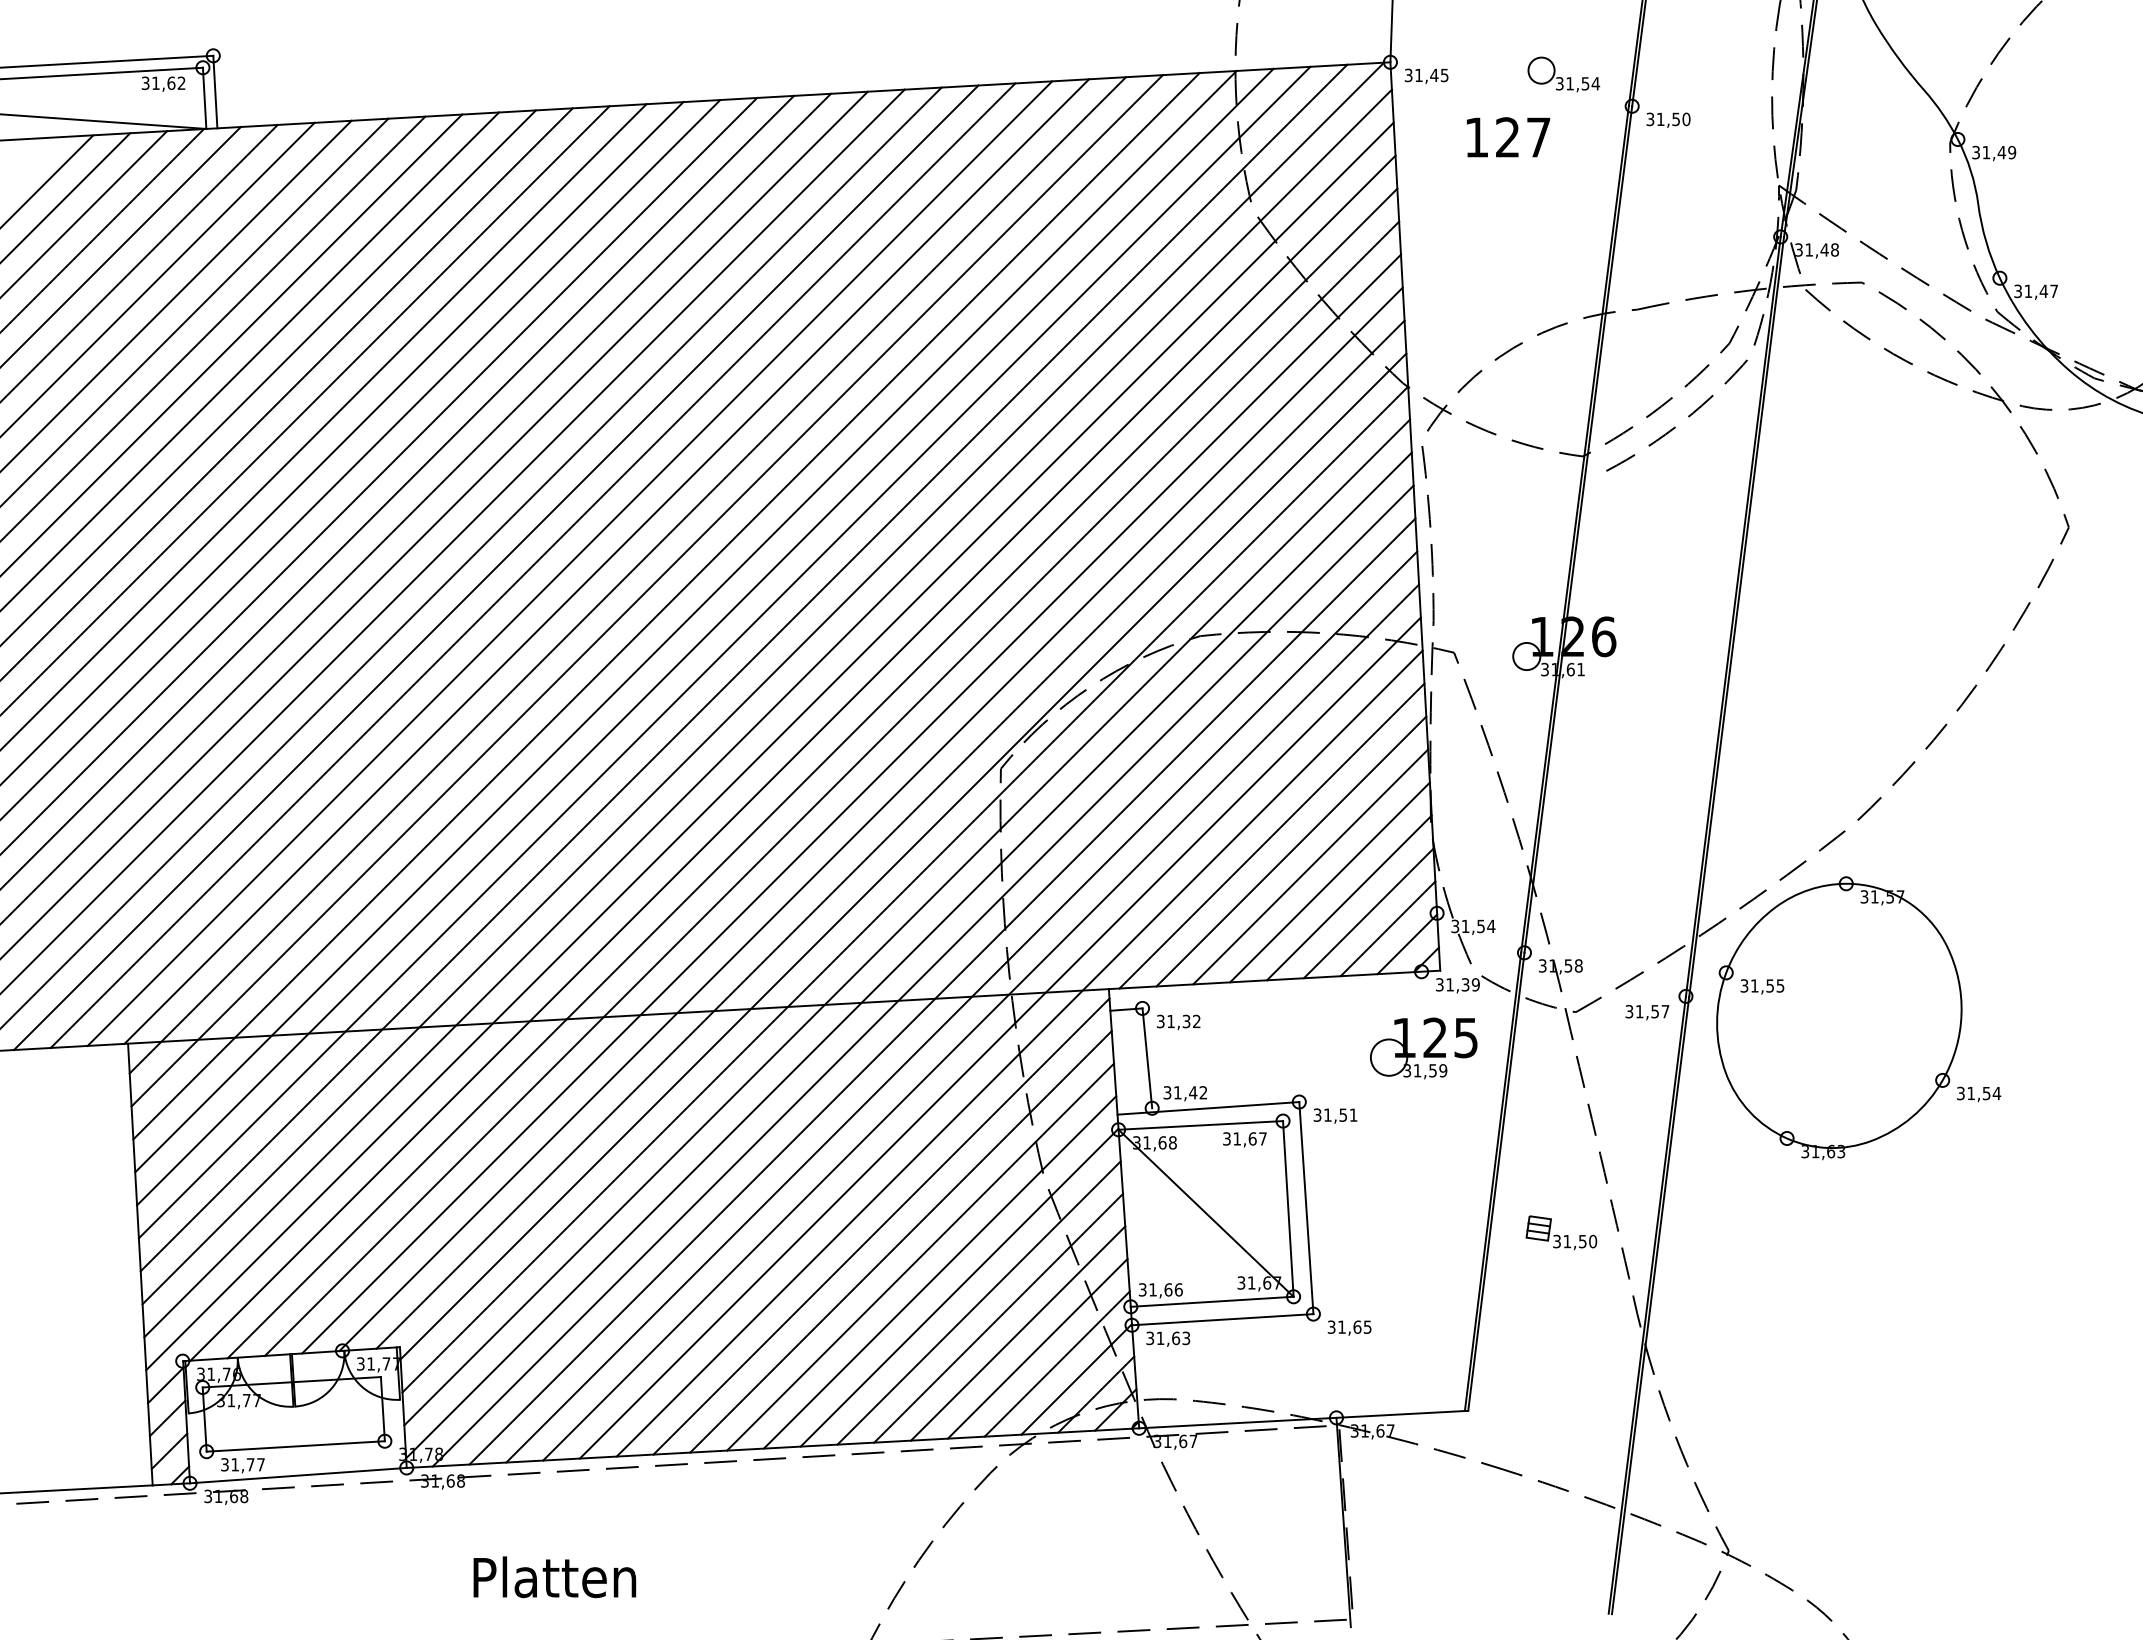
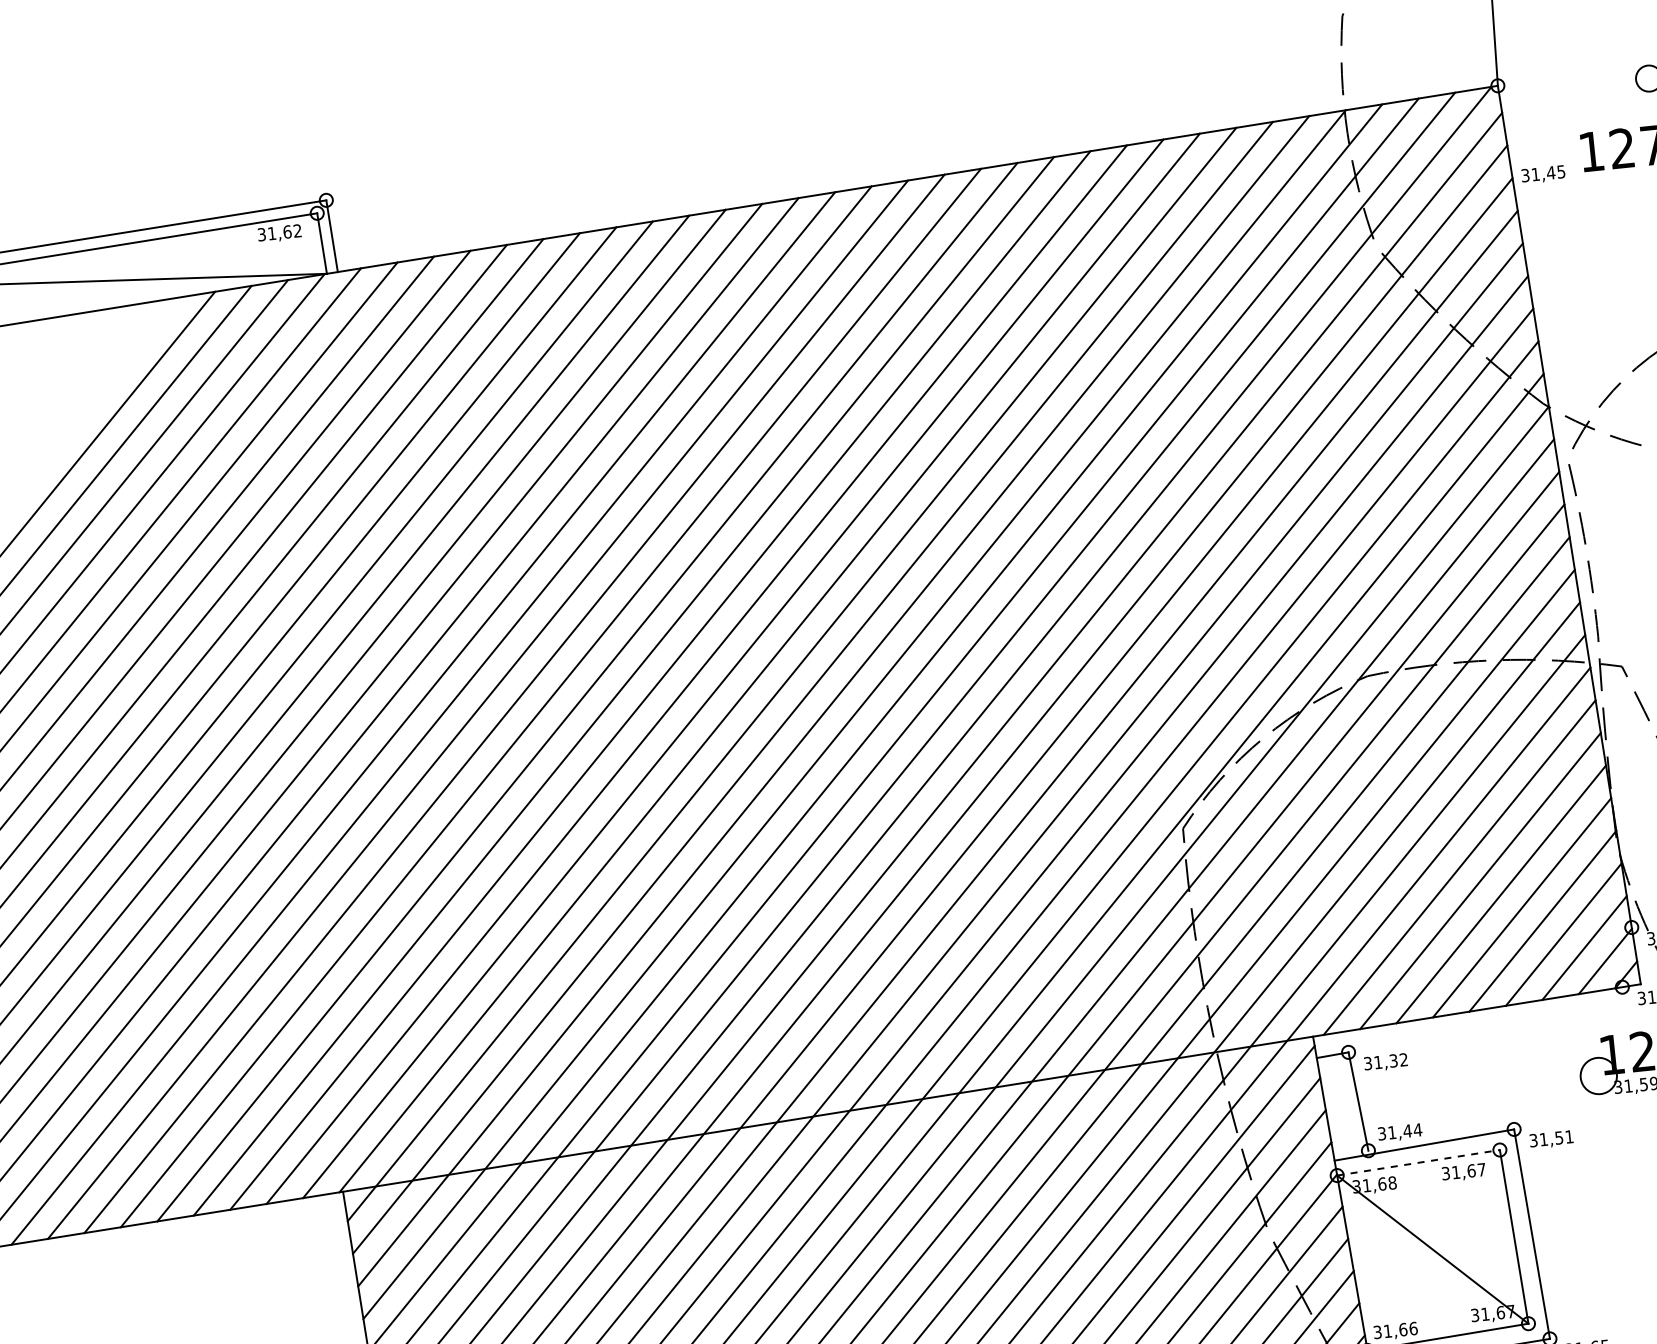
text: (1426, 75) -> (1543, 173), moved
text: (1203, 1092) -> (1417, 1129), 31,42 -> 31,44
line: (1201, 1125) -> (1419, 1162), solid -> dashed

